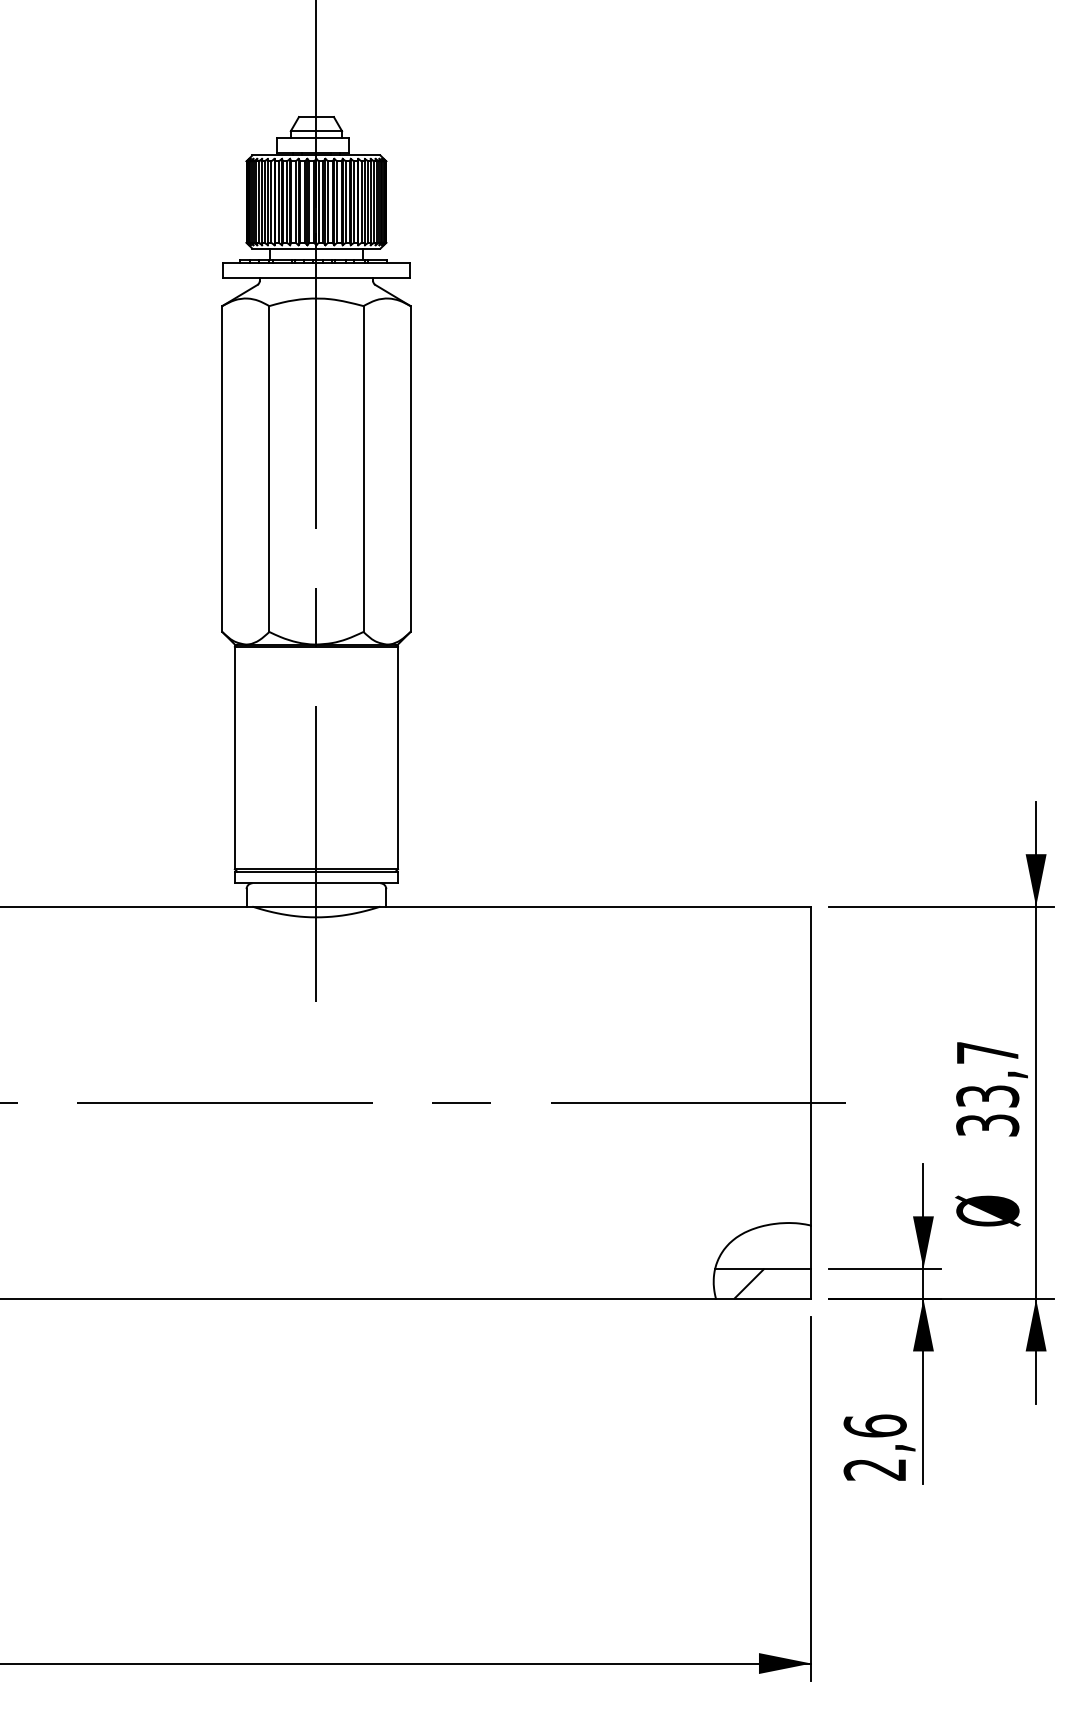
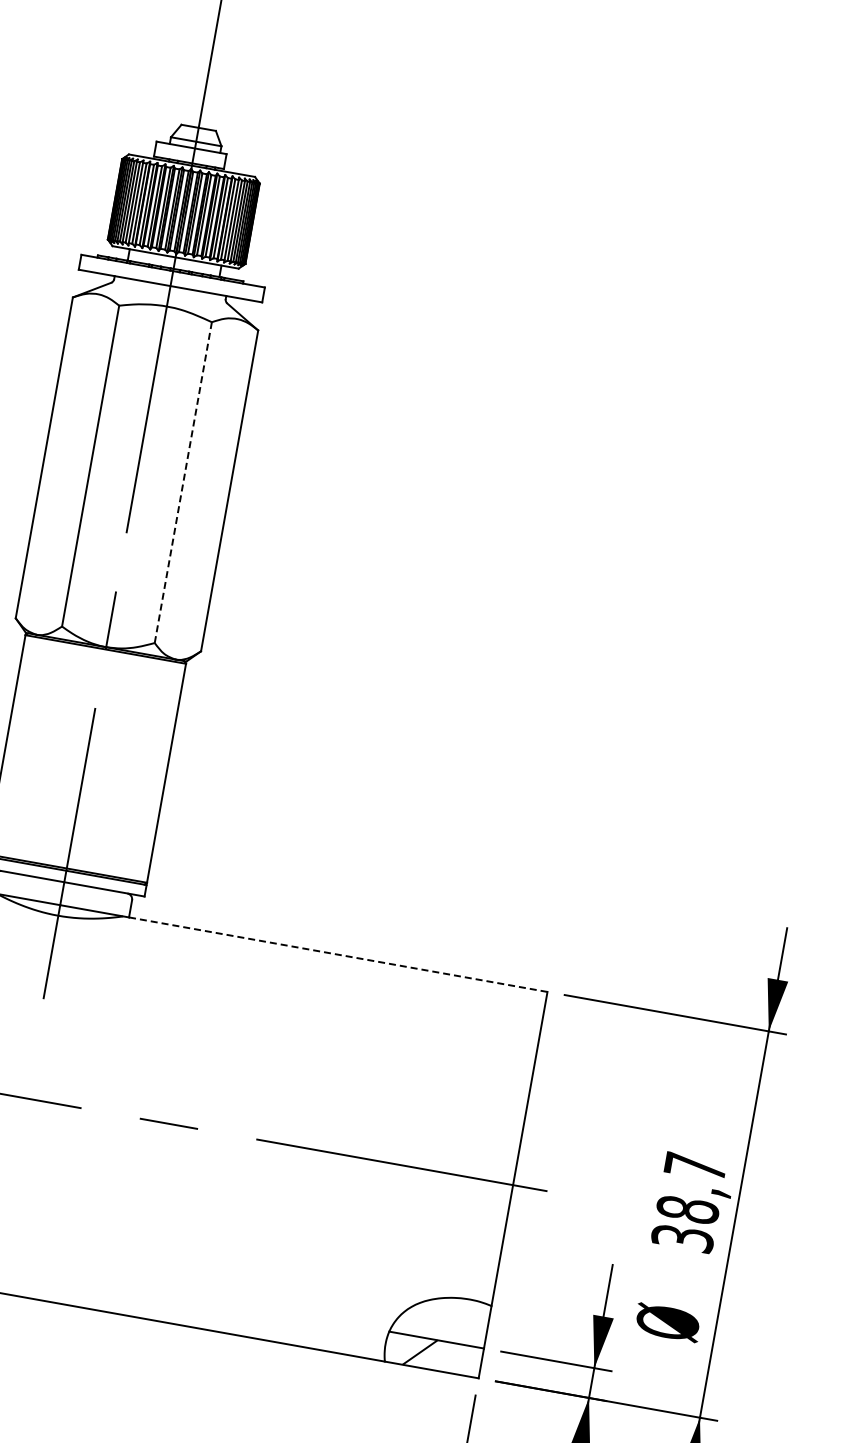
line: (363, 469) -> (183, 483), solid -> dashed
line: (598, 906) -> (337, 954), solid -> dashed
text: (987, 1096) -> (687, 1209), 33,7 -> 38,7

